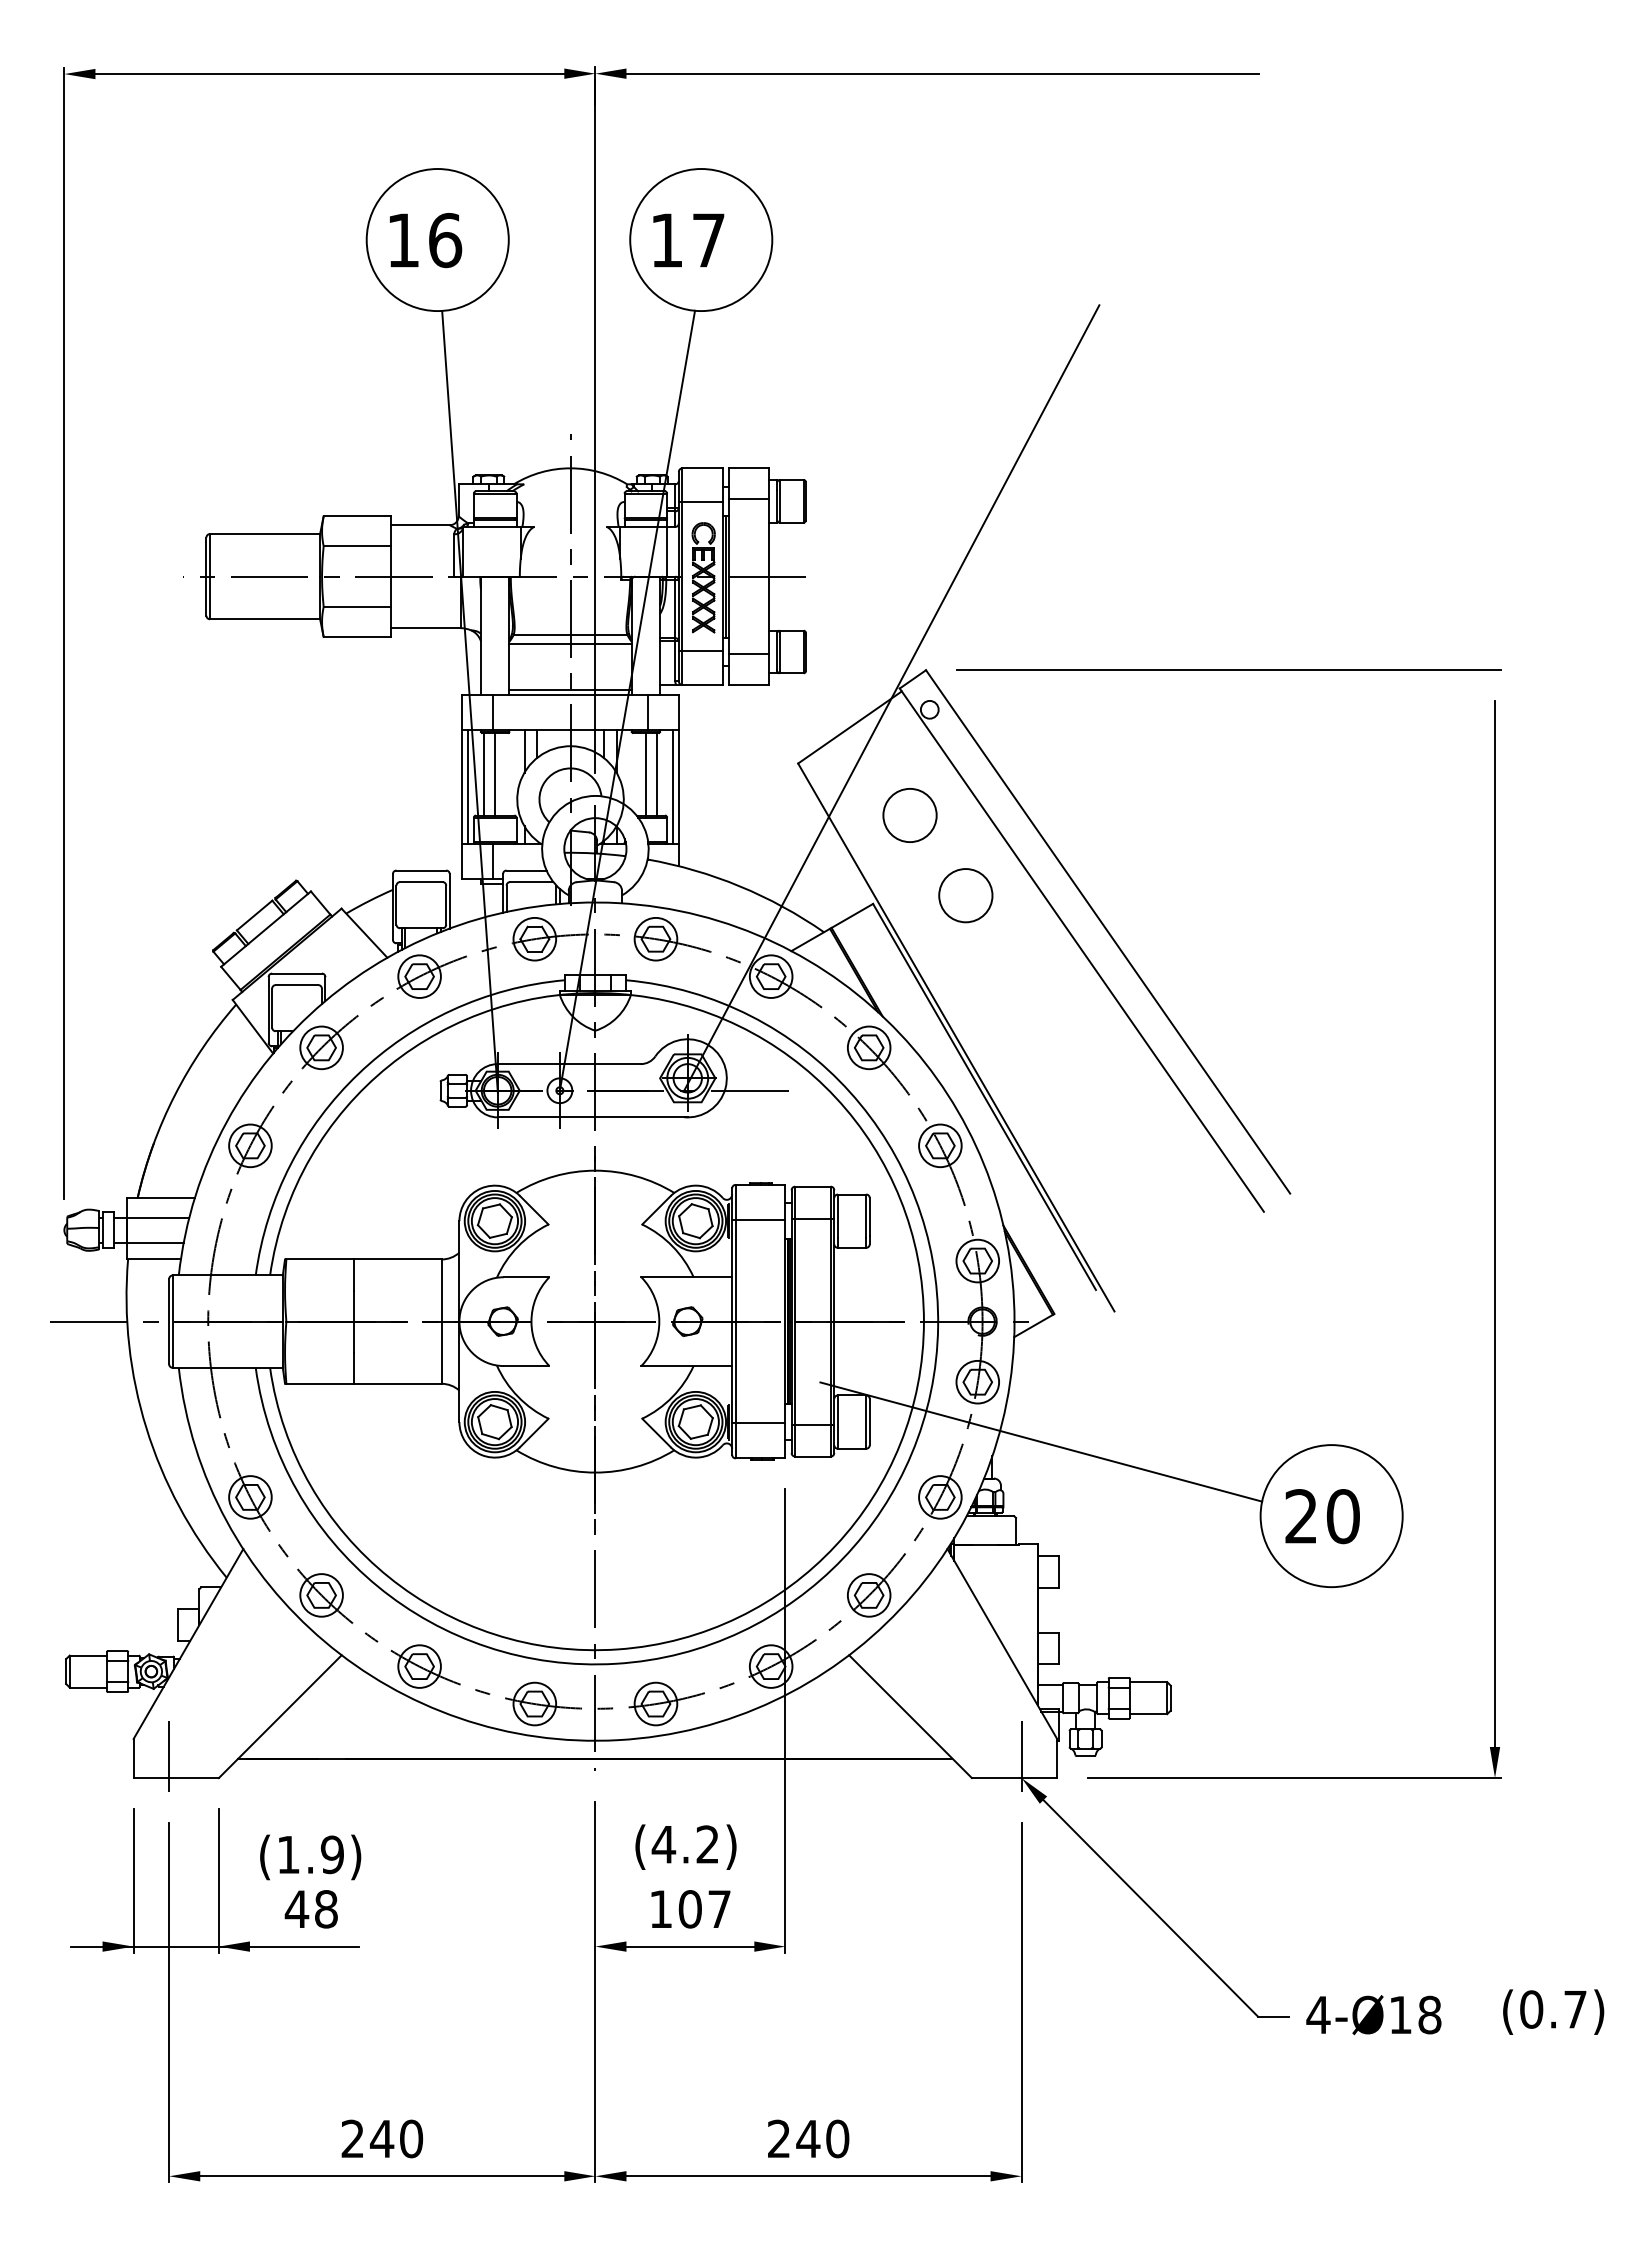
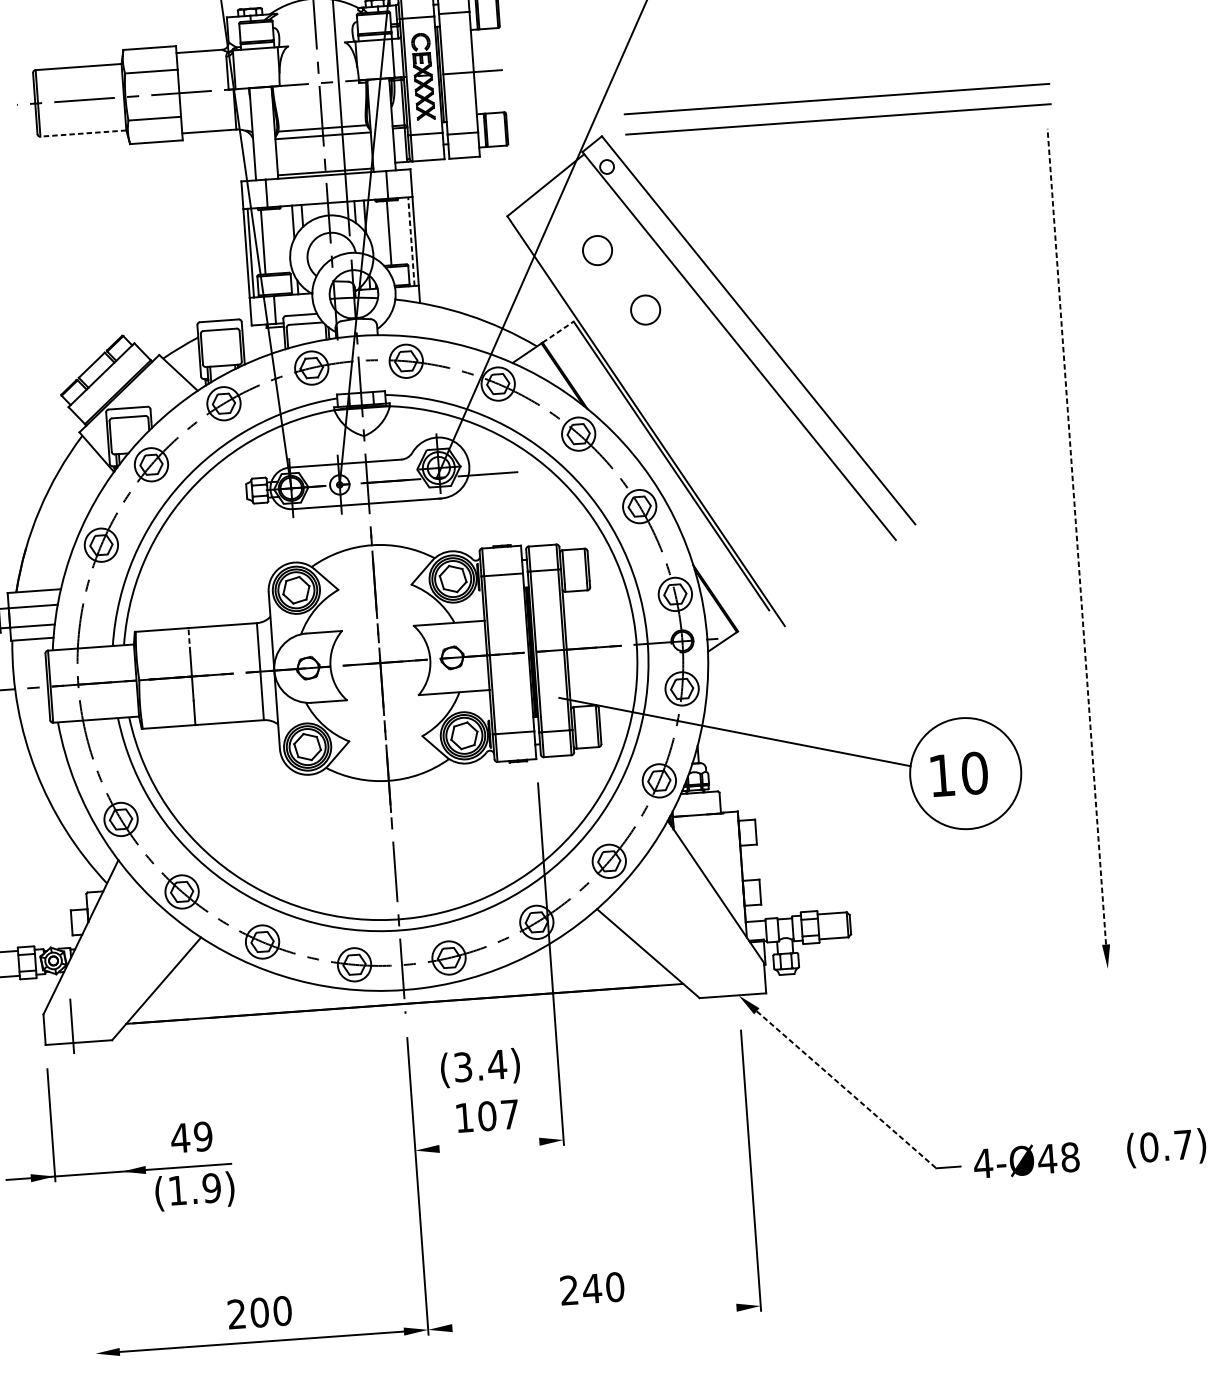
line: (264, 619) -> (82, 133), solid -> dashed
line: (1228, 643) -> (836, 98), added
line: (495, 773) -> (271, 240), removed
line: (656, 773) -> (397, 231), removed
line: (673, 787) -> (411, 241), solid -> dashed
circle: (909, 815) -> (597, 250), size x0.7
circle: (965, 895) -> (645, 309), size x0.7
line: (852, 915) -> (558, 331), solid -> dashed
line: (1495, 1224) -> (1077, 536), solid -> dashed
line: (353, 1275) -> (189, 640), solid -> dashed
text: (1300, 1516) -> (941, 775), 20 -> 10
line: (1021, 1756) -> (737, 978), removed
line: (1294, 1778) -> (951, 980), removed
text: (685, 1844) -> (479, 1065), (4.2) -> (3.4)
text: (310, 1857) -> (194, 1191), moved
line: (218, 1880) -> (117, 1120), removed
line: (1151, 1908) -> (847, 1089), solid -> dashed
text: (325, 1909) -> (202, 1136), 48 -> 49
line: (690, 1946) -> (489, 1145), removed
line: (169, 2002) -> (86, 1218), removed
text: (1400, 2014) -> (1047, 1158), 4-Ø18 -> 4-Ø48
text: (381, 2138) -> (259, 1312), 240 -> 200
line: (808, 2176) -> (594, 1318), removed

